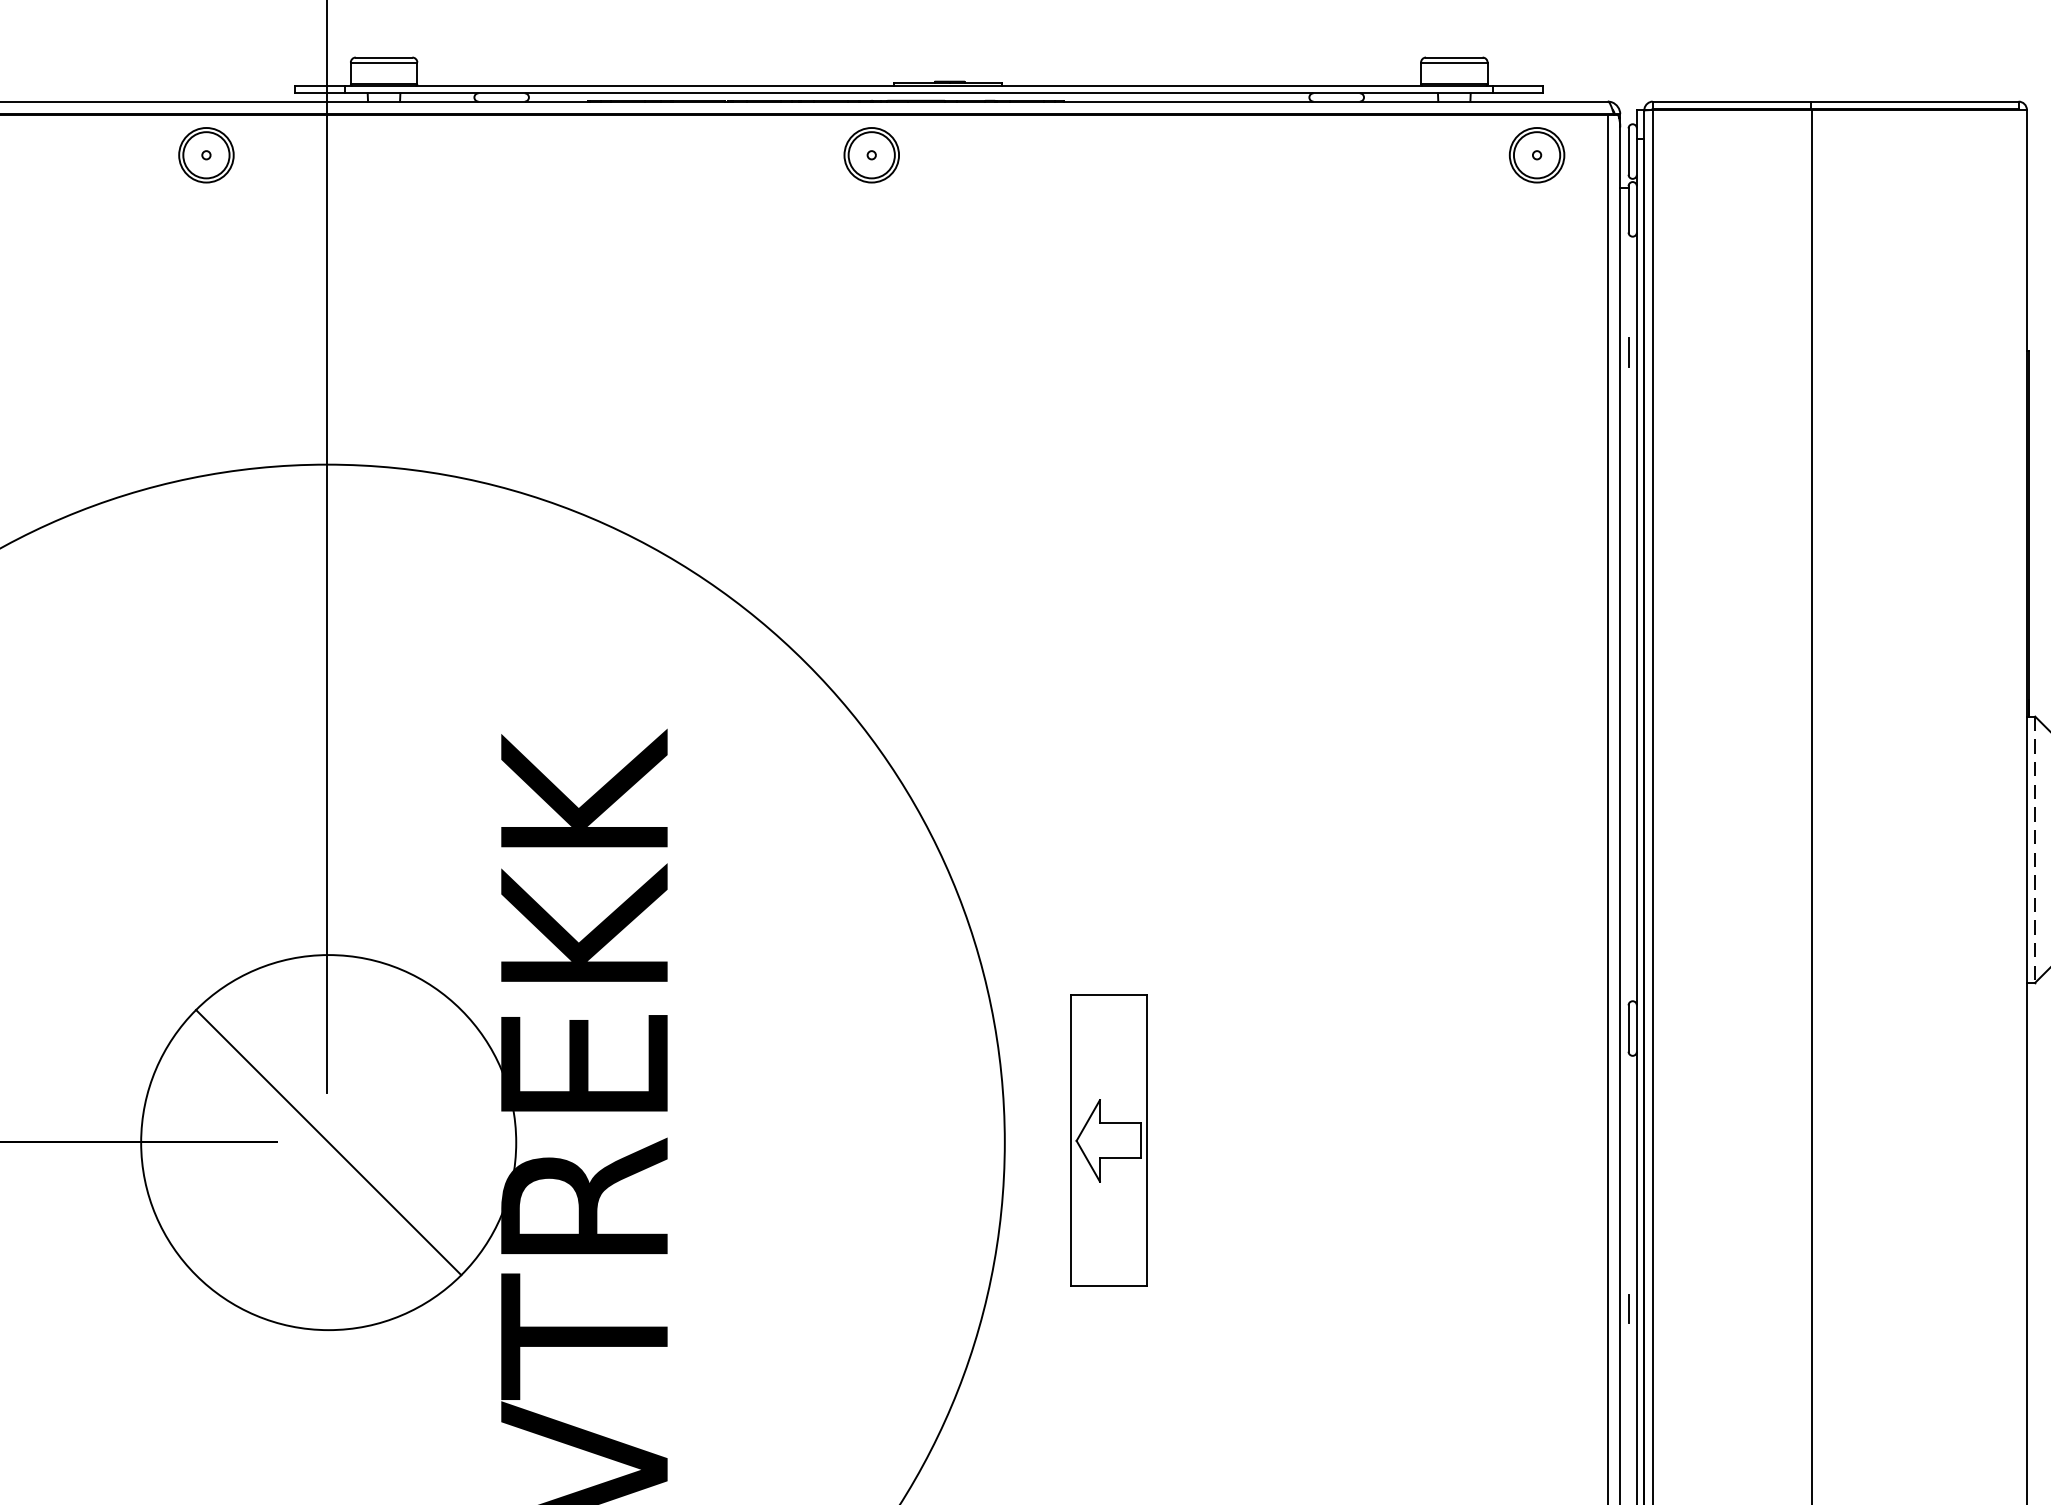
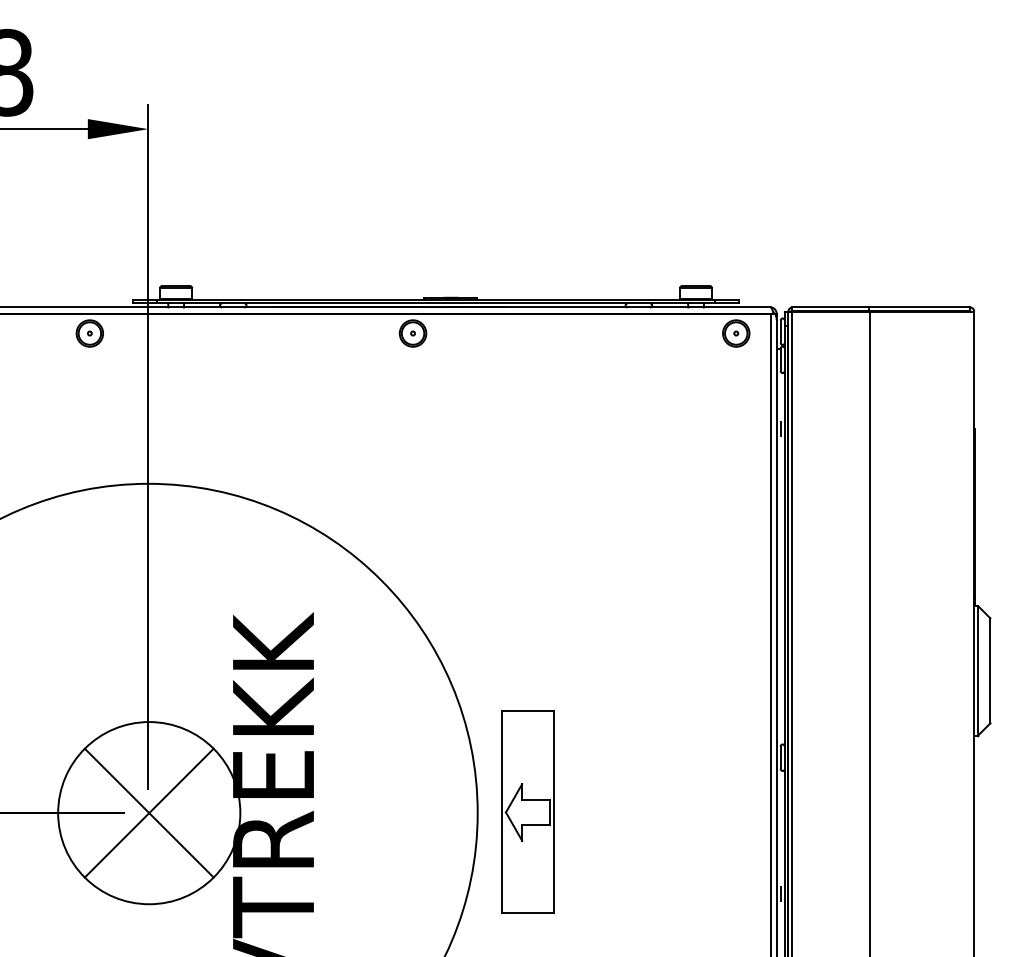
line: (2035, 848) -> (978, 670), dashed -> solid
part: (1107, 1139) -> (527, 811), size x1.43
line: (327, 1141) -> (148, 812), added

